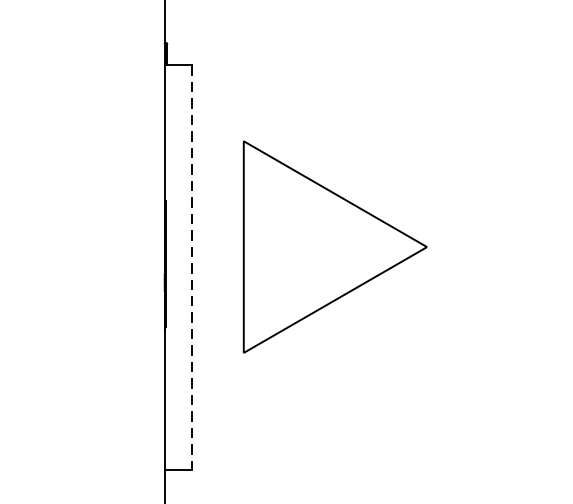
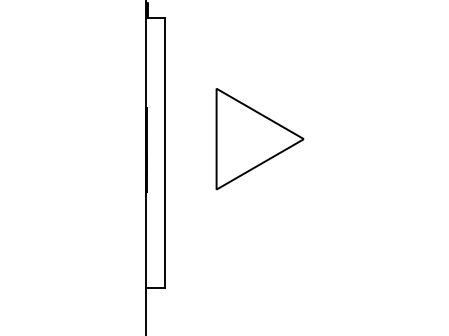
part: (334, 247) -> (259, 139), size x0.71
line: (191, 268) -> (164, 153), dashed -> solid

